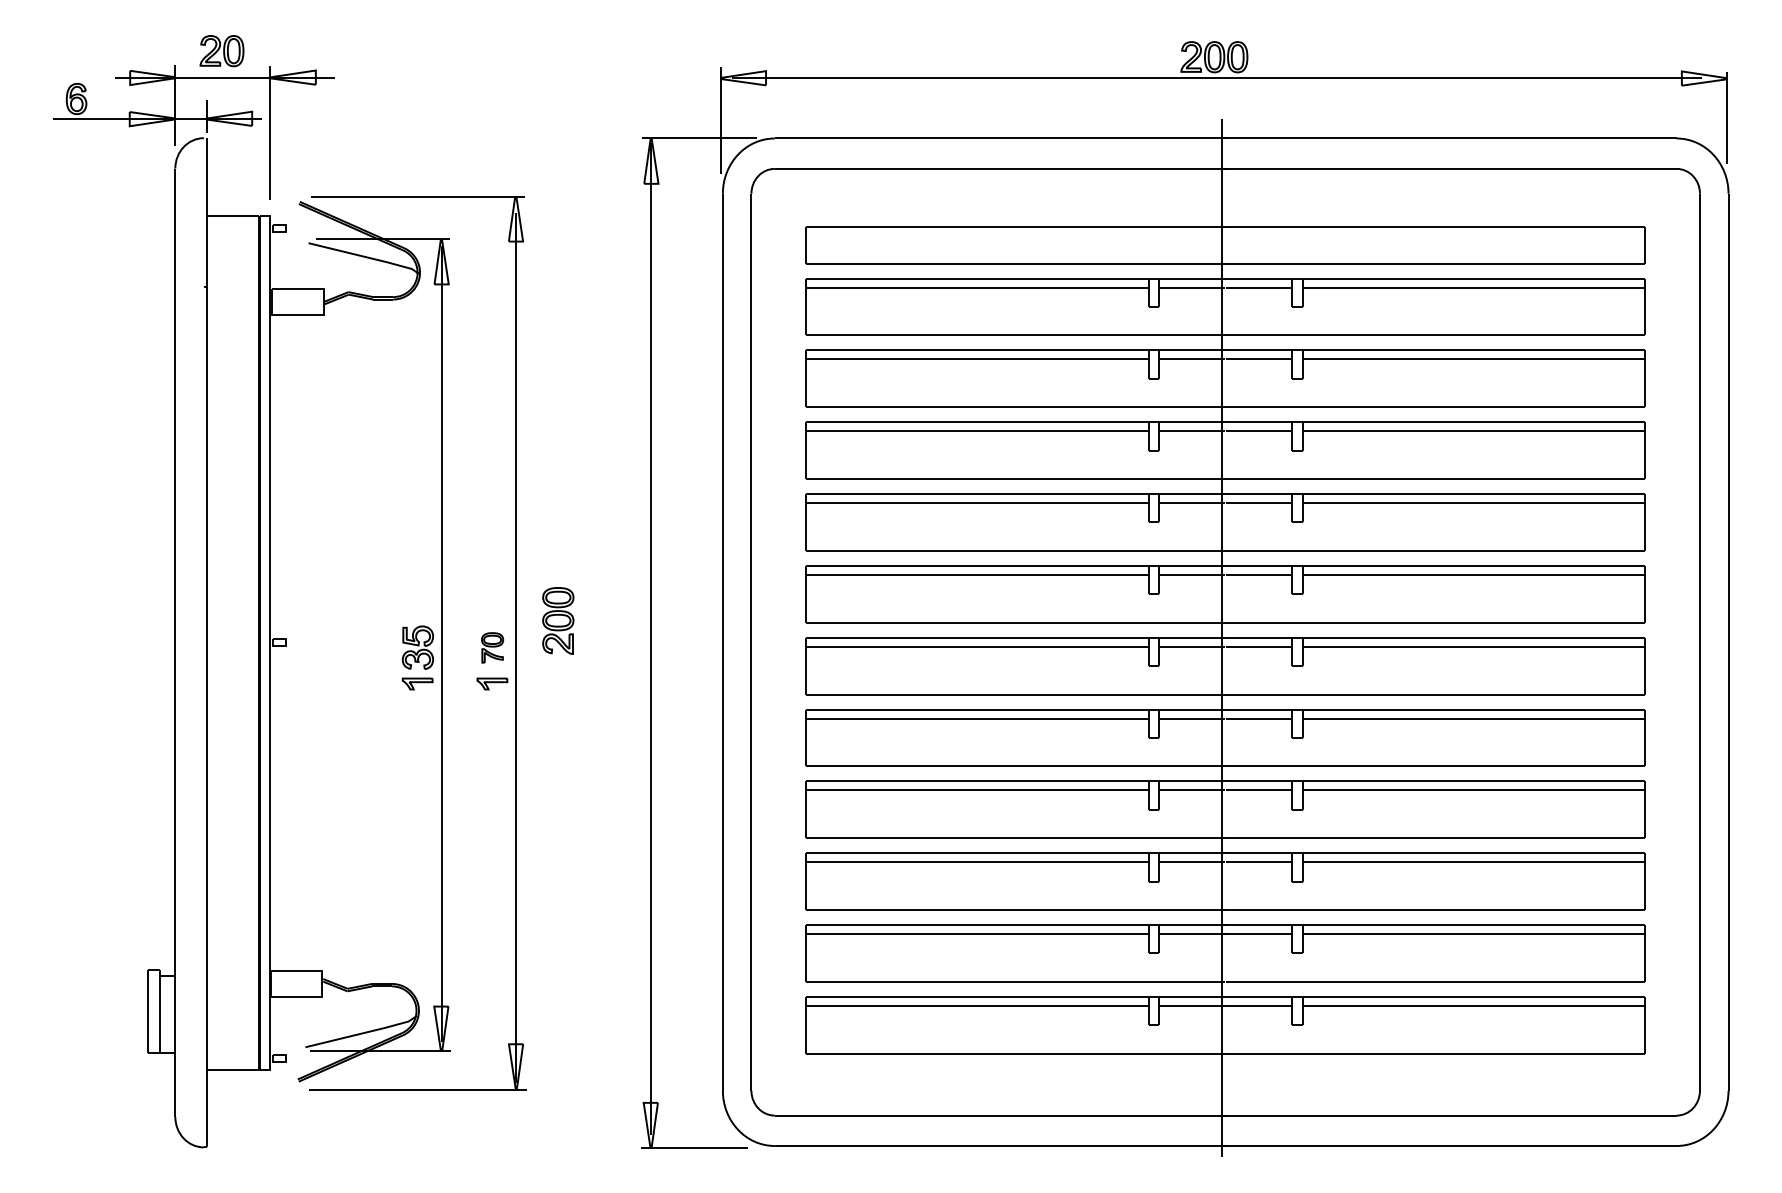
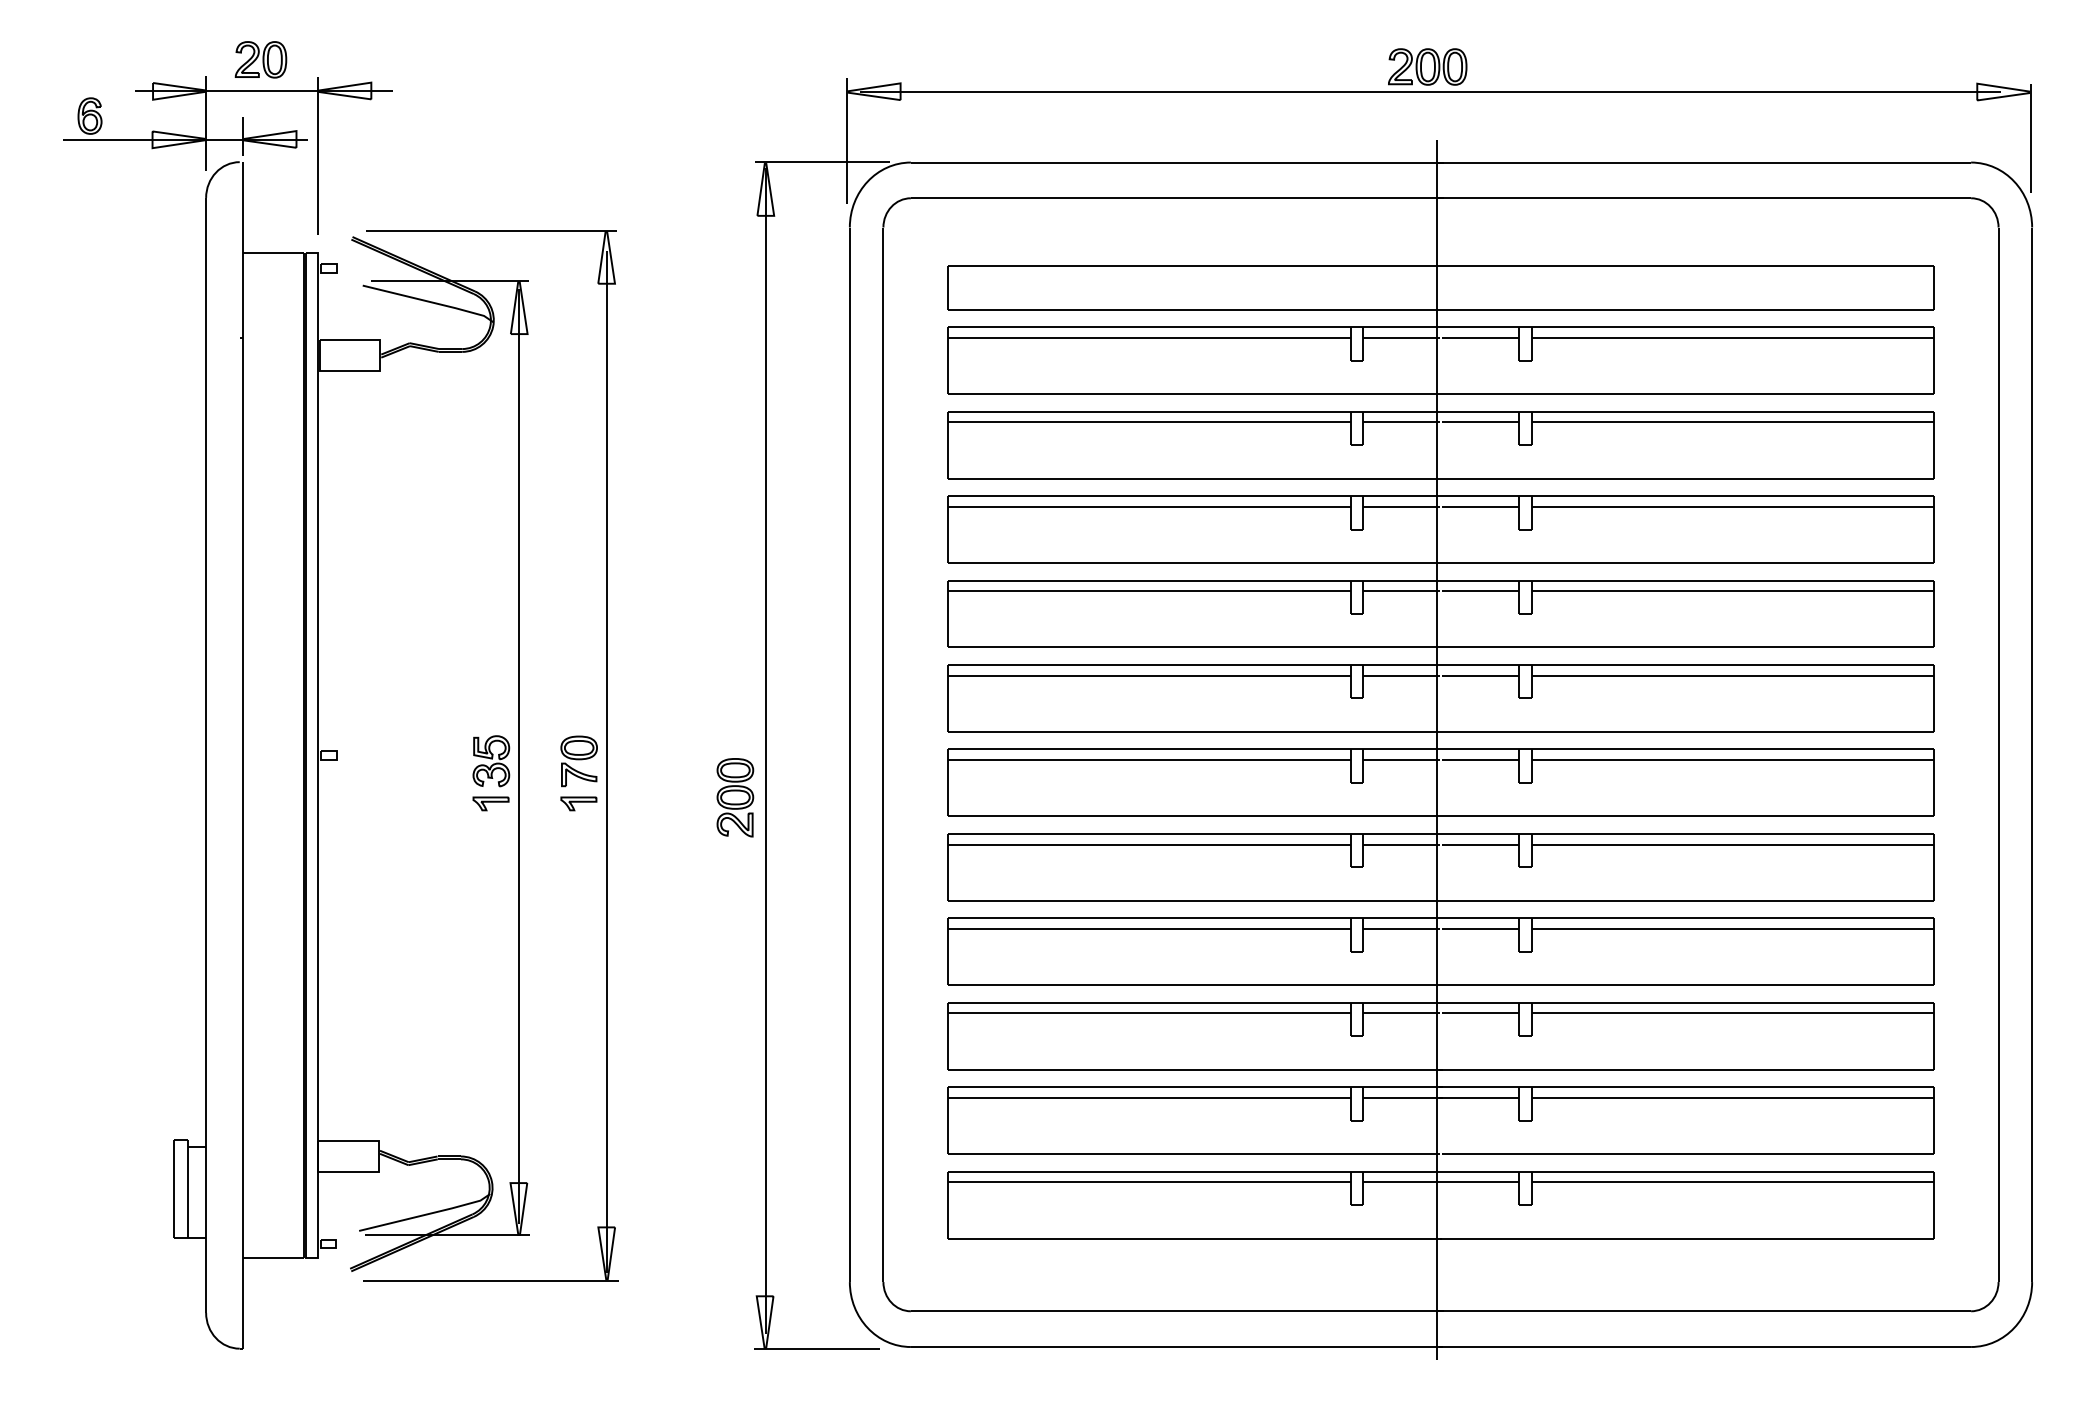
part: (558, 620) -> (735, 797), moved
part: (492, 647) -> (578, 761), size x1.43

